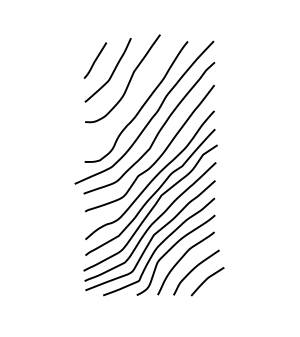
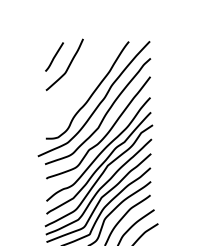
curve: (128, 81) -> (81, 73), removed

